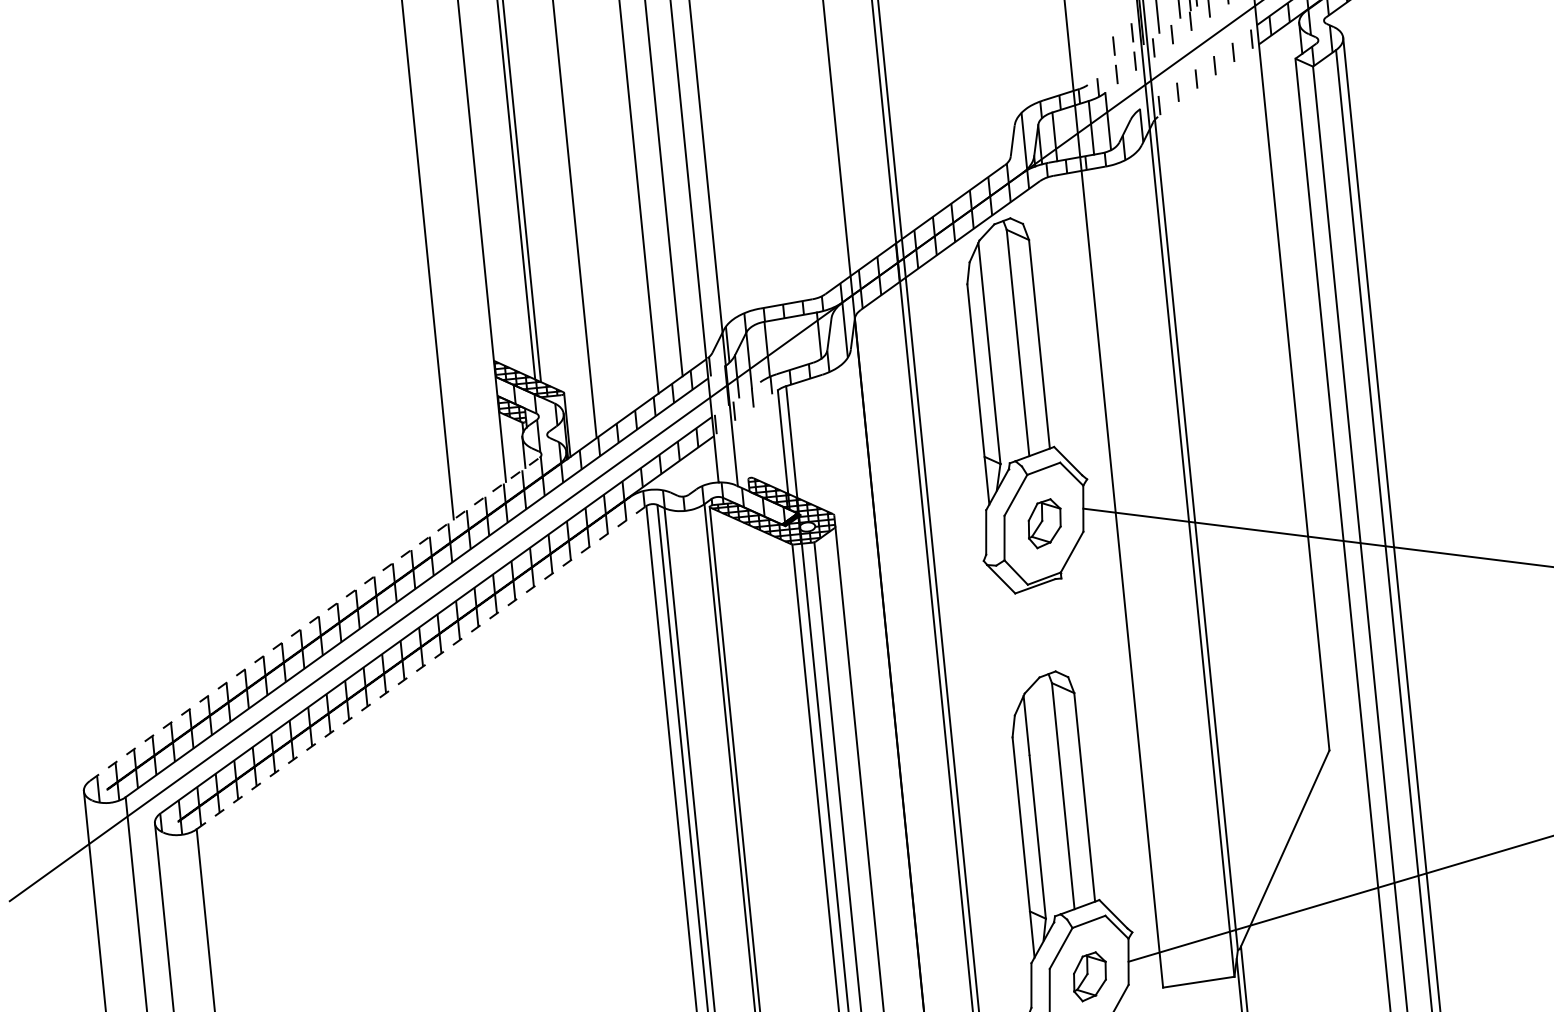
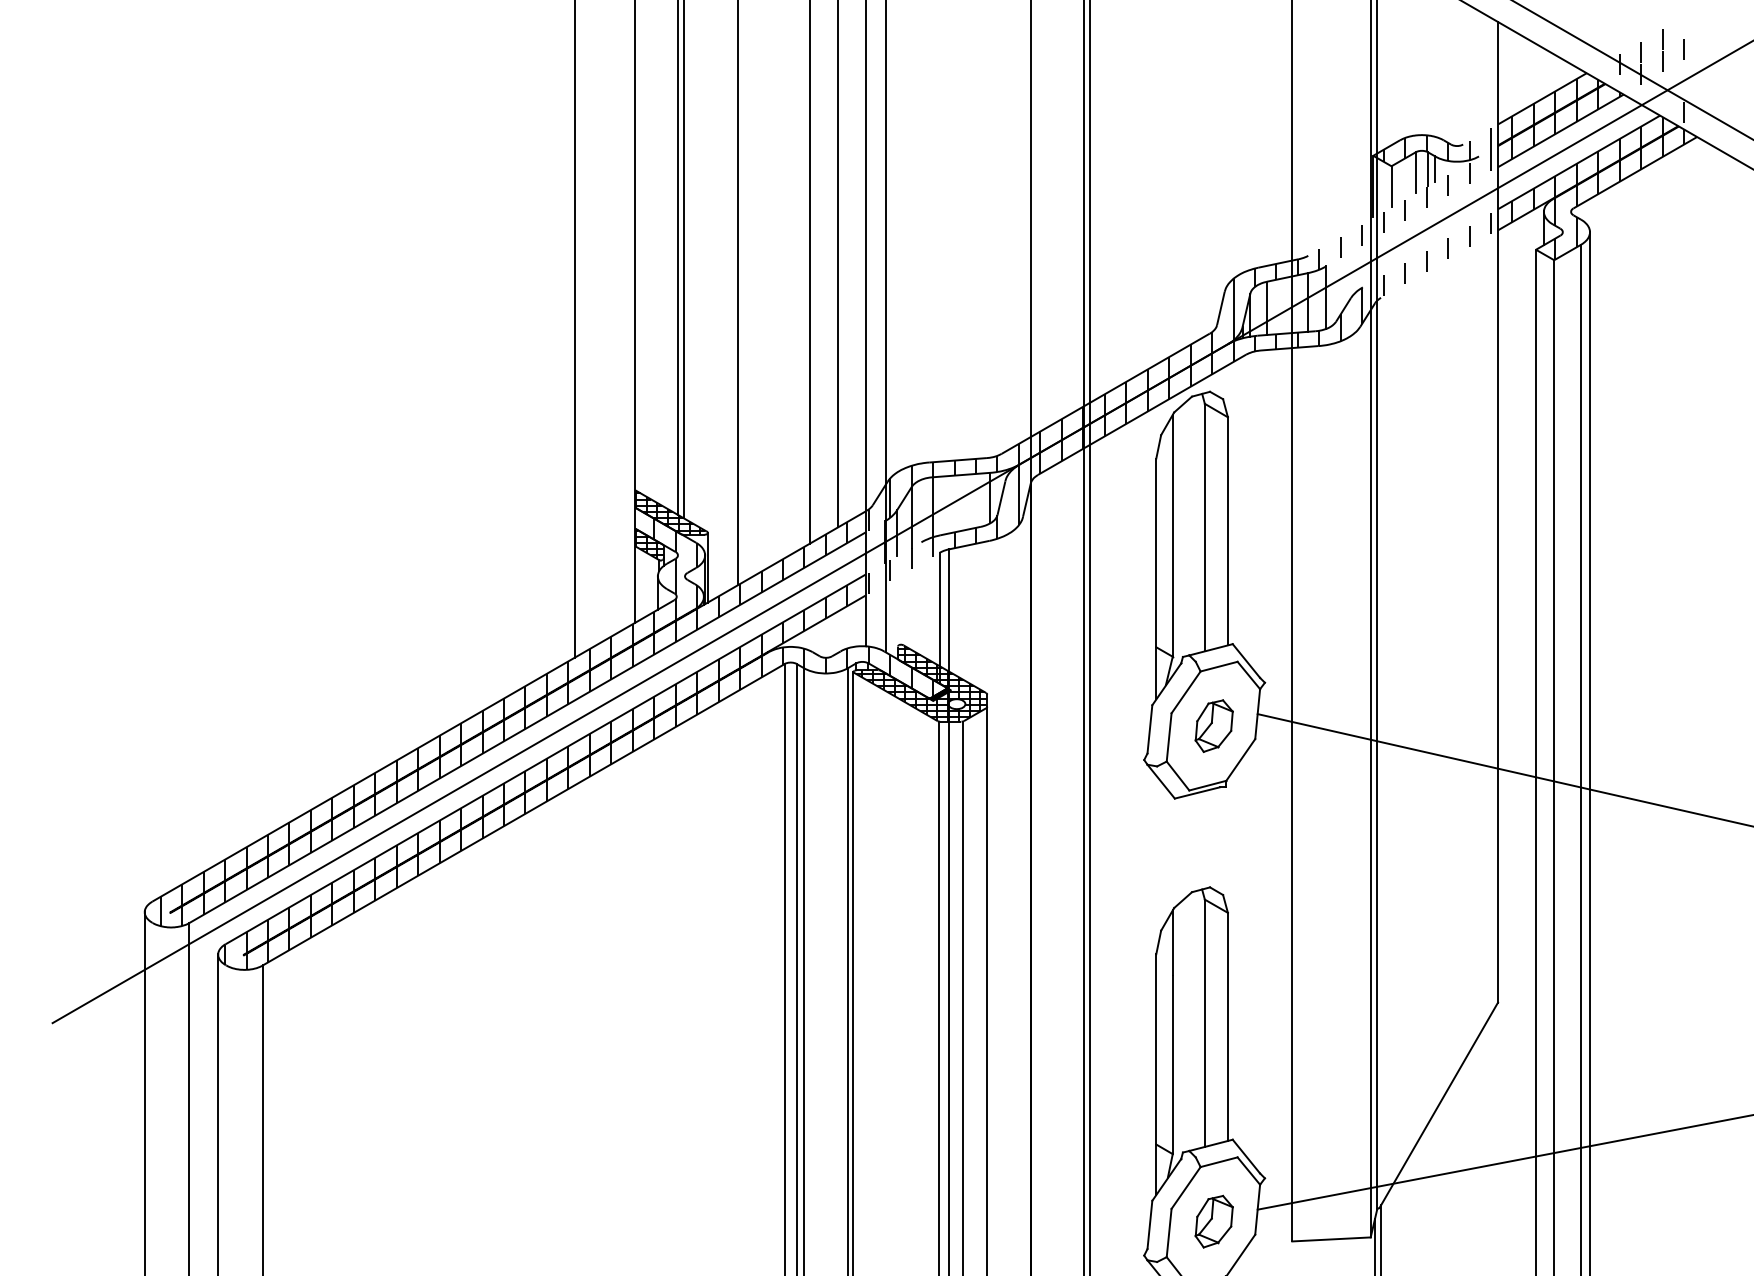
line: (1131, 33) -> (1361, 204), removed
line: (1113, 46) -> (1340, 216), removed
line: (314, 618) -> (413, 750), dashed -> solid
line: (422, 667) -> (524, 814), dashed -> solid

